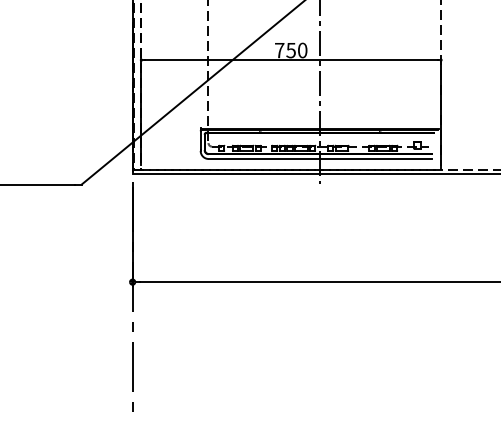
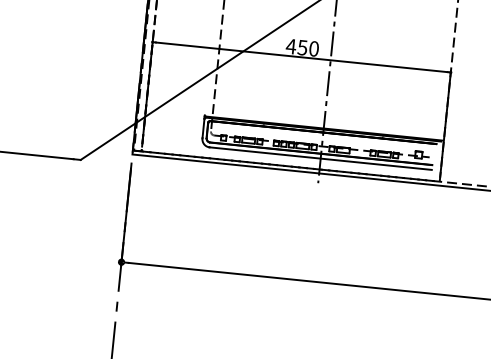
text: (279, 50) -> (291, 46), 750 -> 450

